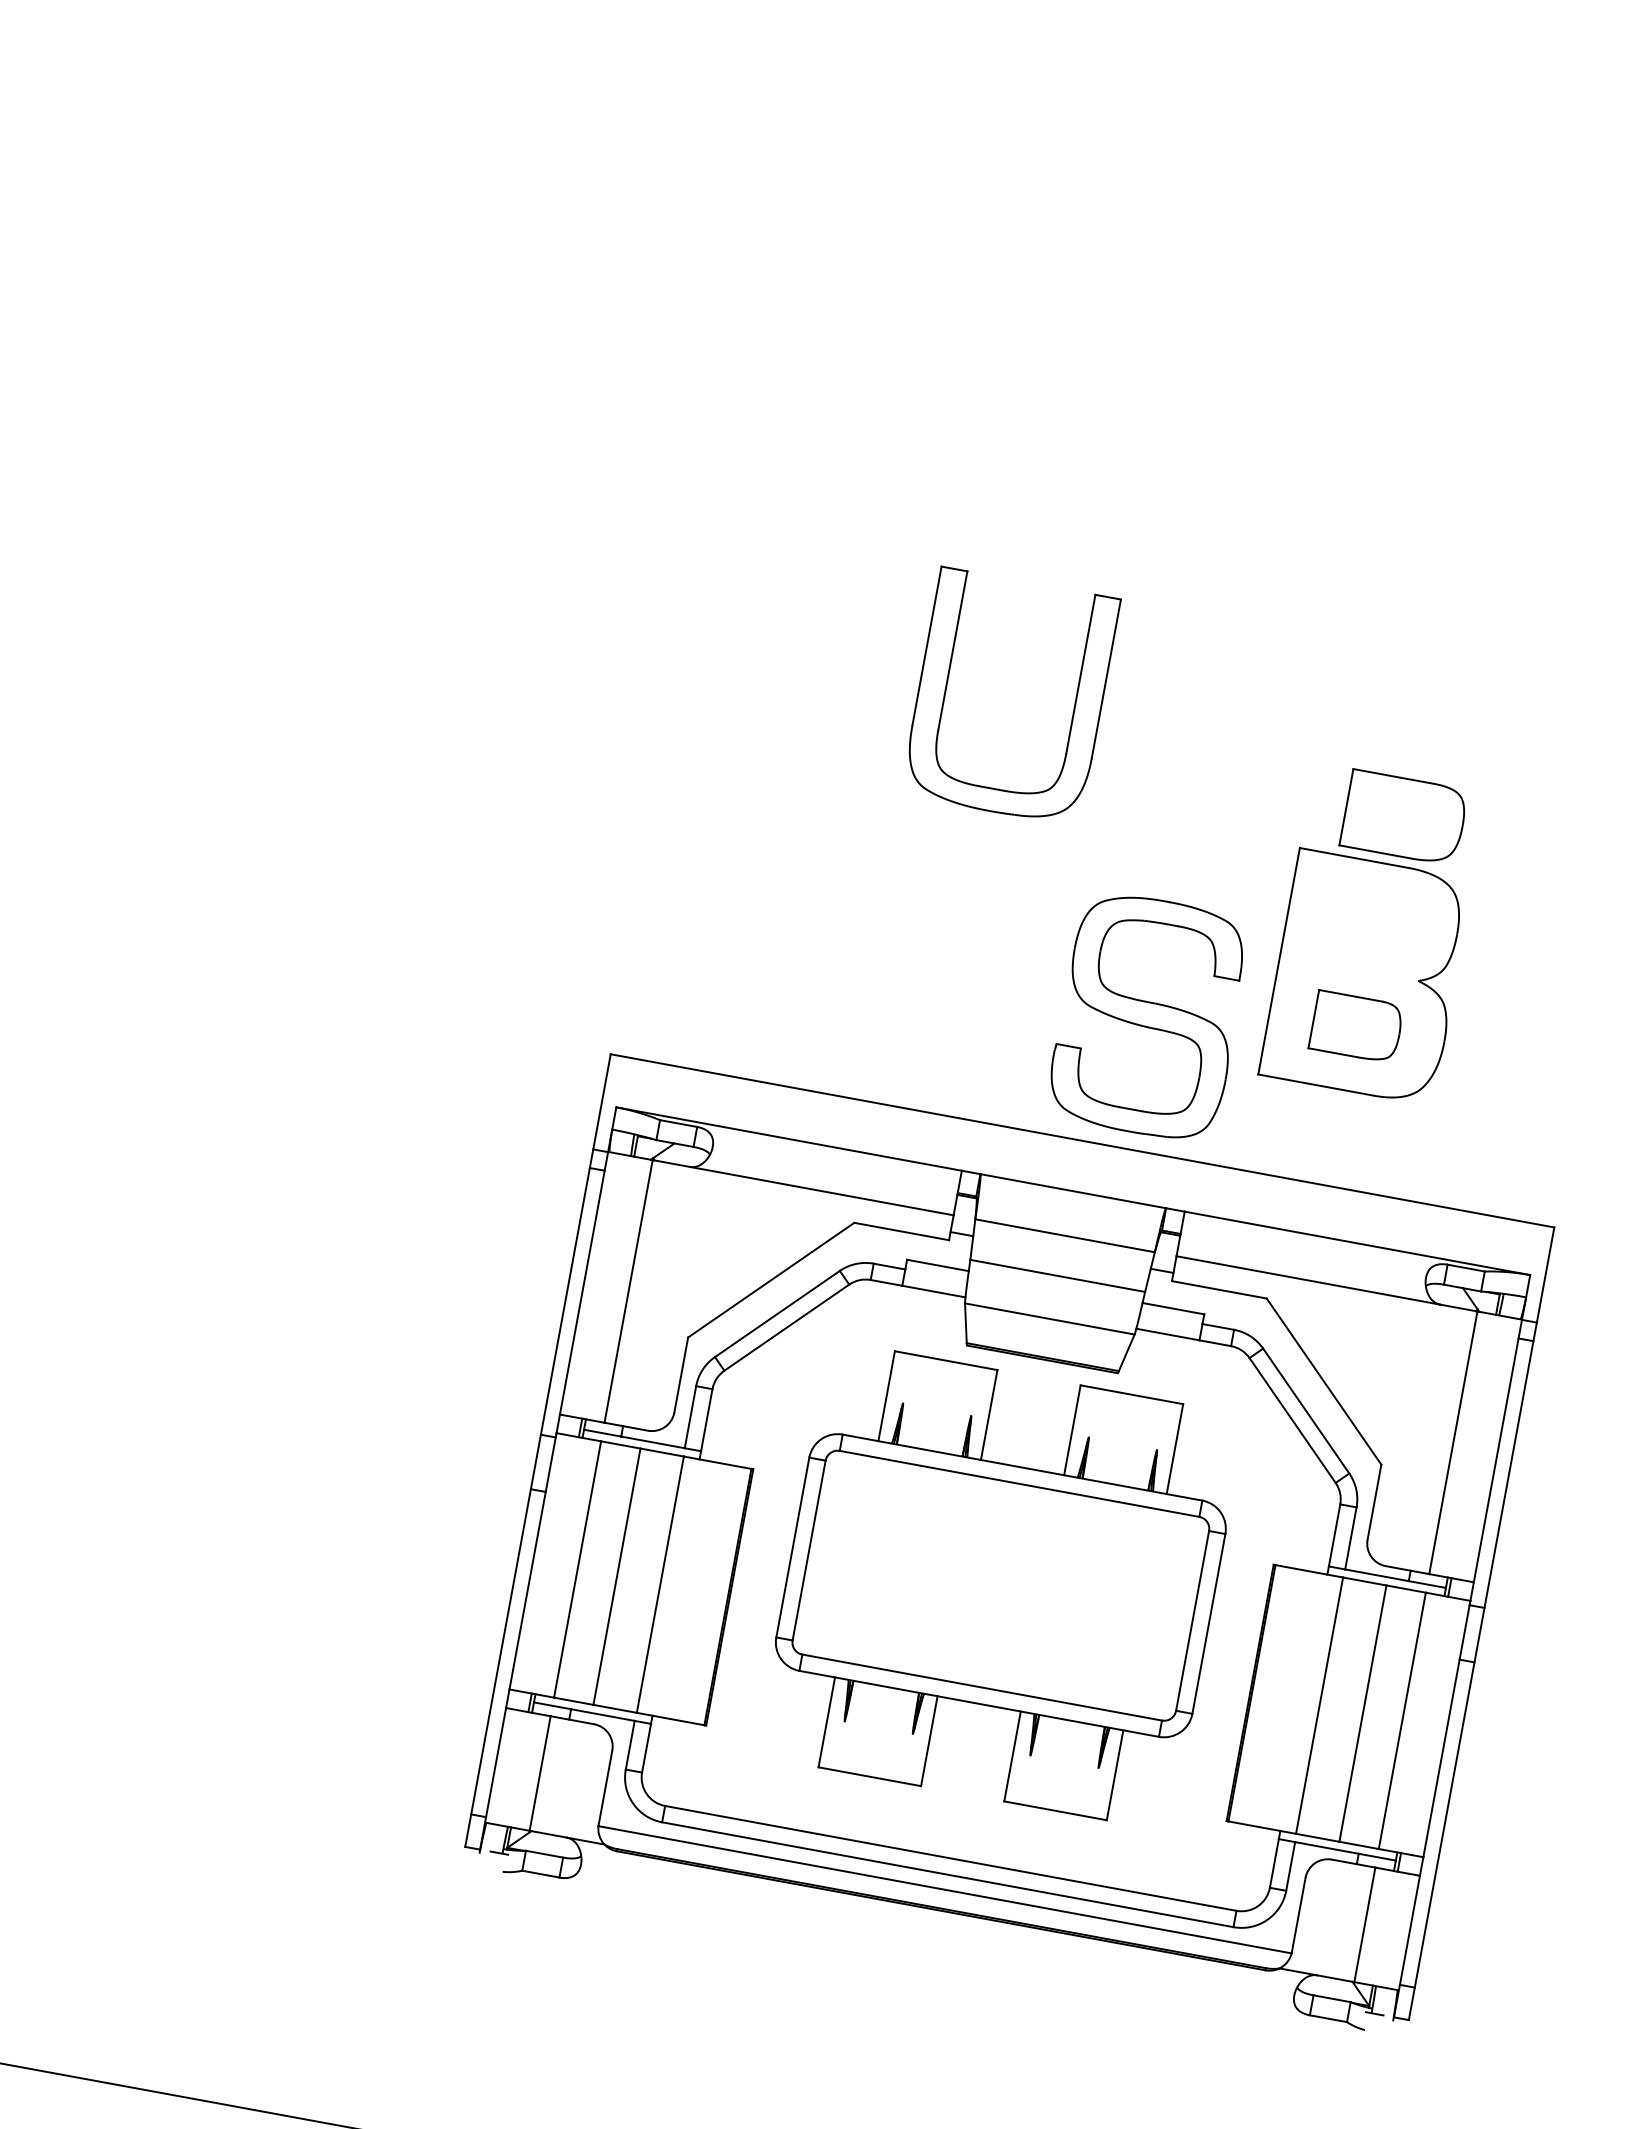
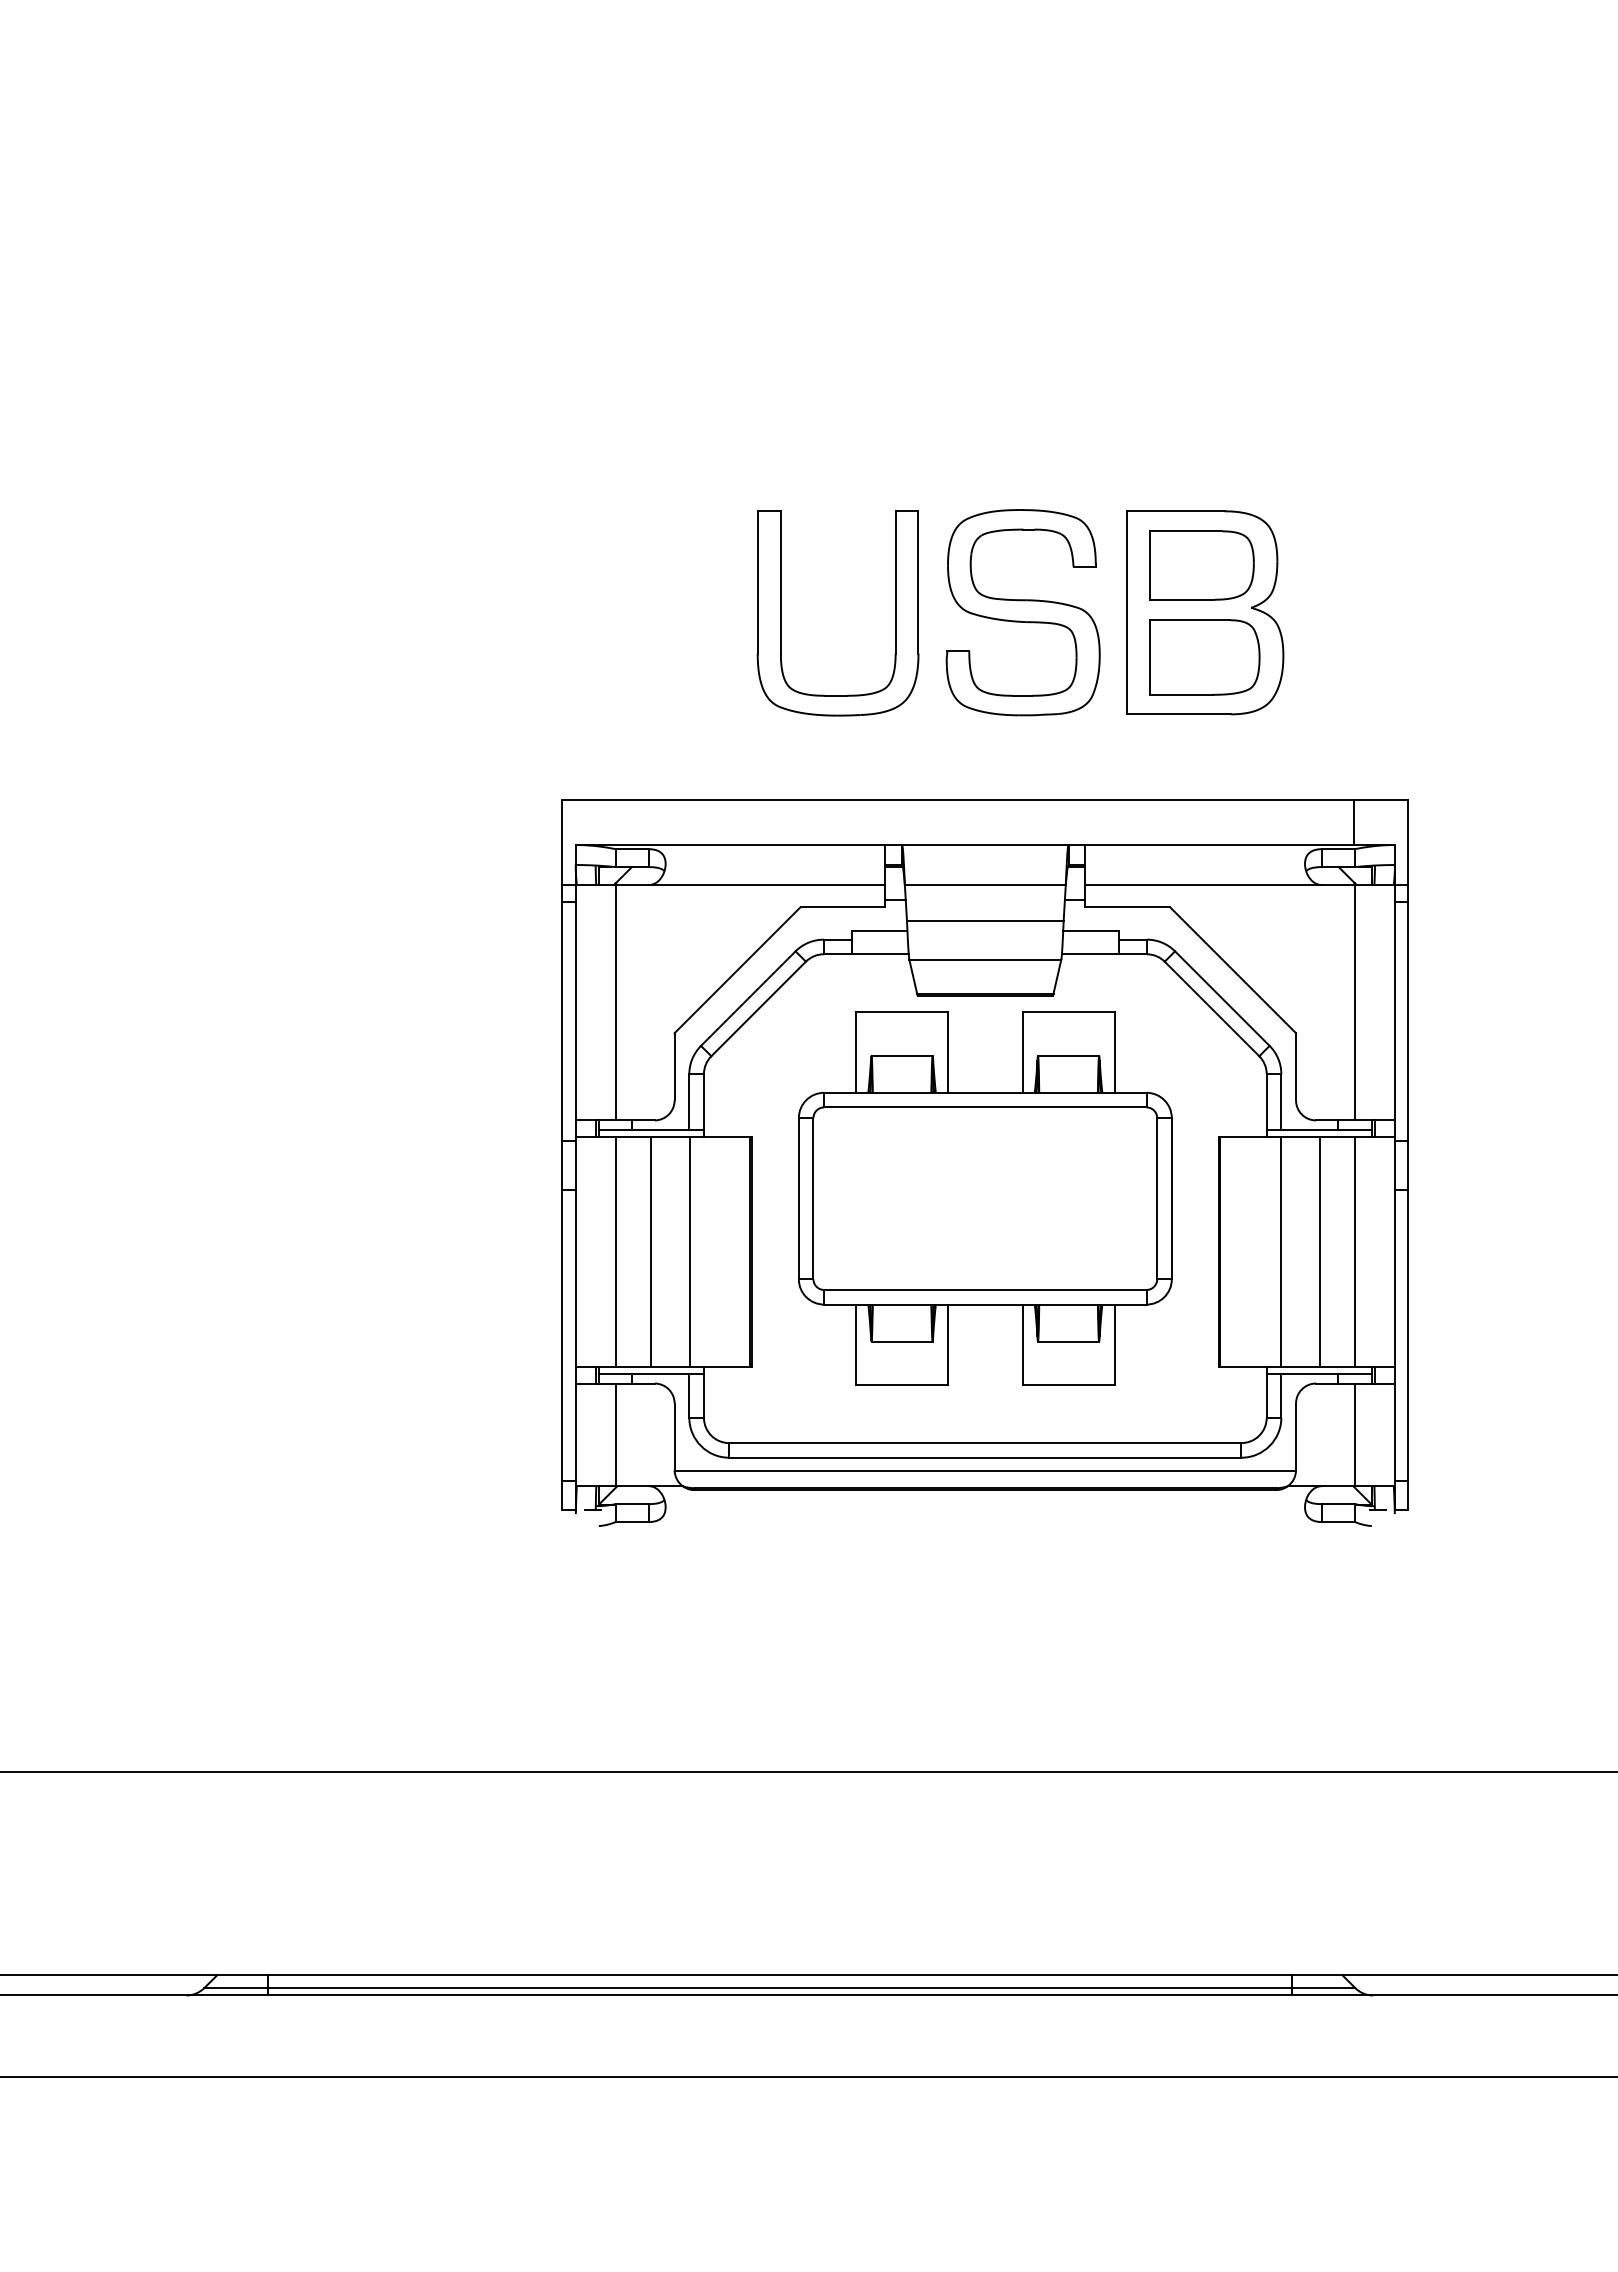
part: (947, 685) -> (781, 613), moved
part: (1403, 817) -> (1201, 565), moved
part: (1148, 1016) -> (1022, 612), moved
part: (1356, 1026) -> (1204, 657), size x1.43
line: (1489, 1241) -> (1354, 822), added
line: (936, 1408) -> (901, 1055), added
line: (1122, 1443) -> (1068, 1055), added
line: (878, 1727) -> (901, 1341), added
line: (1064, 1762) -> (1068, 1341), added

